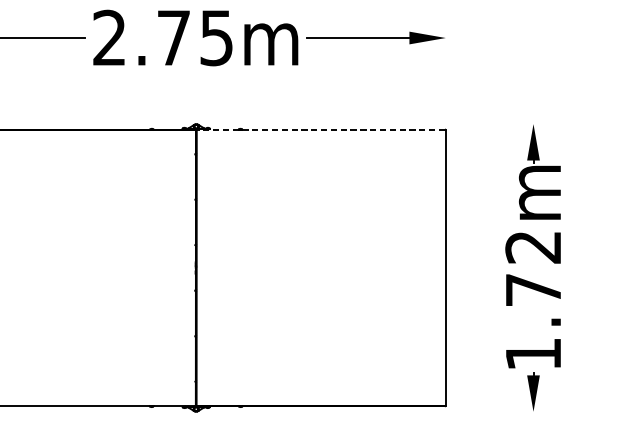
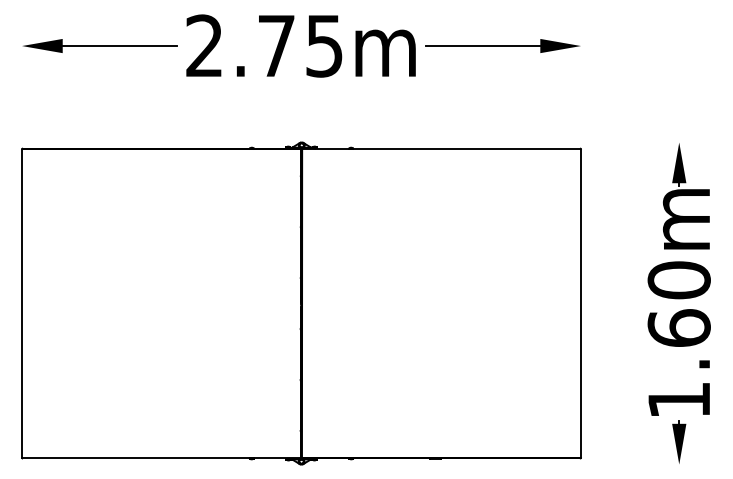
line: (321, 129) -> (441, 148), dashed -> solid
text: (532, 267) -> (678, 303), 1.72m -> 1.60m

